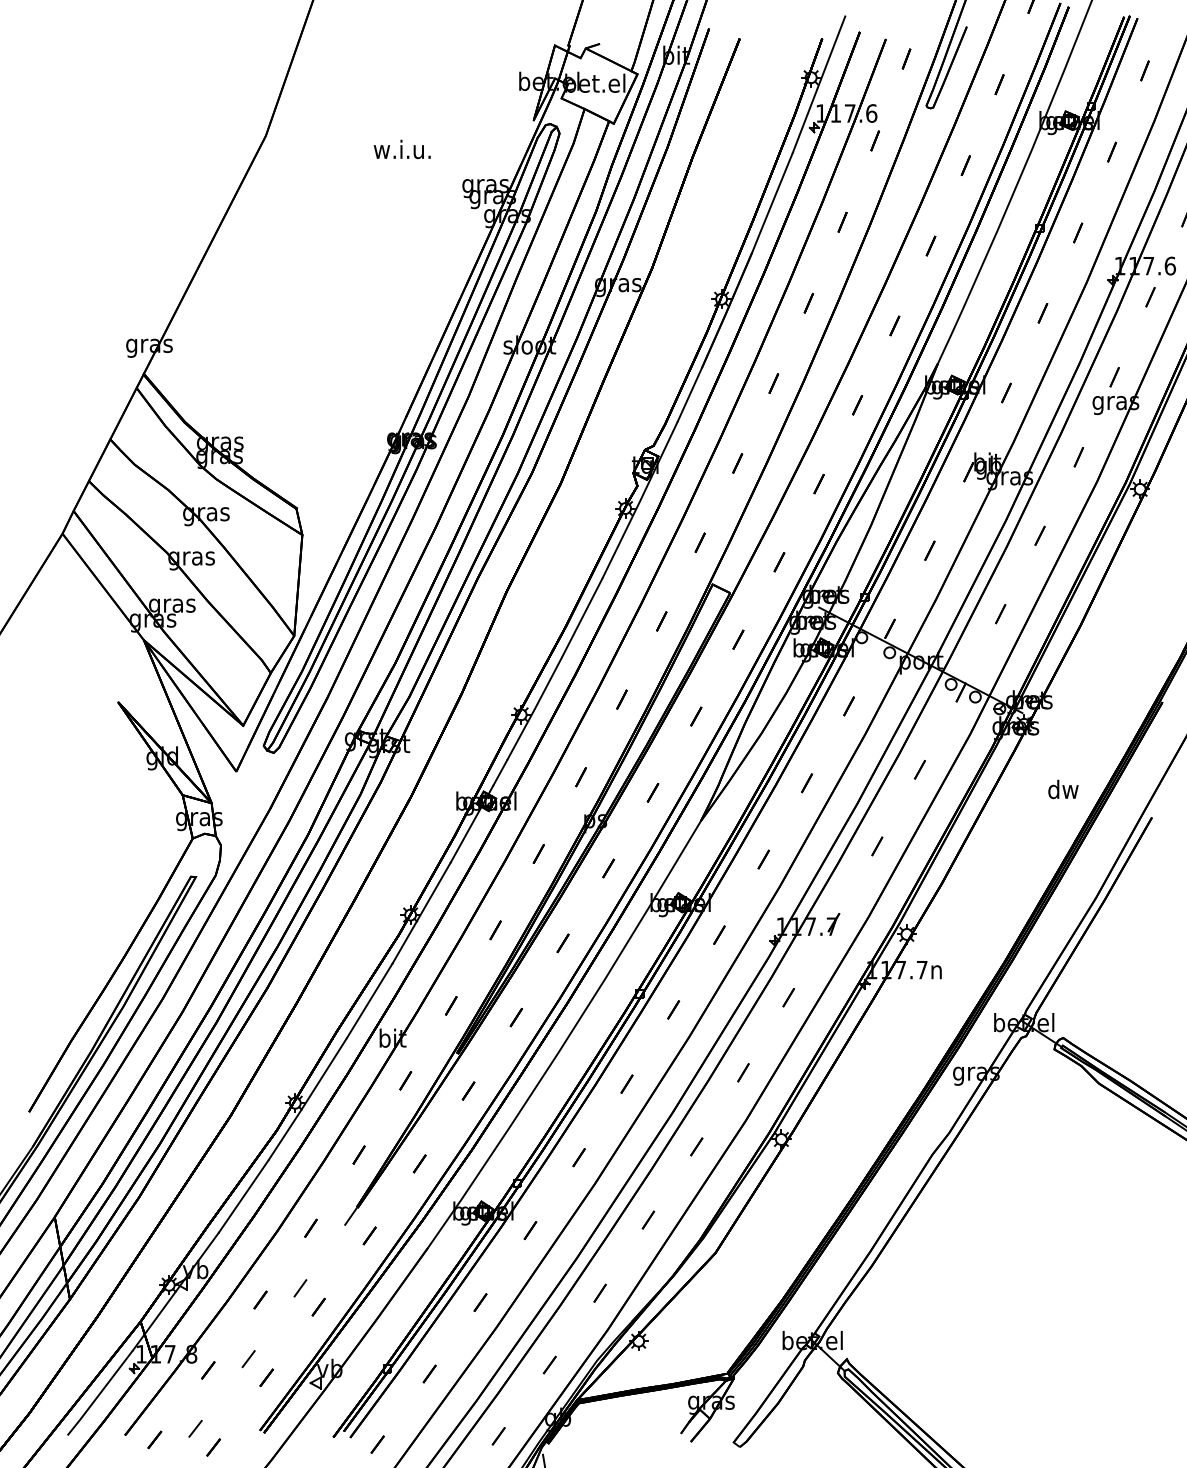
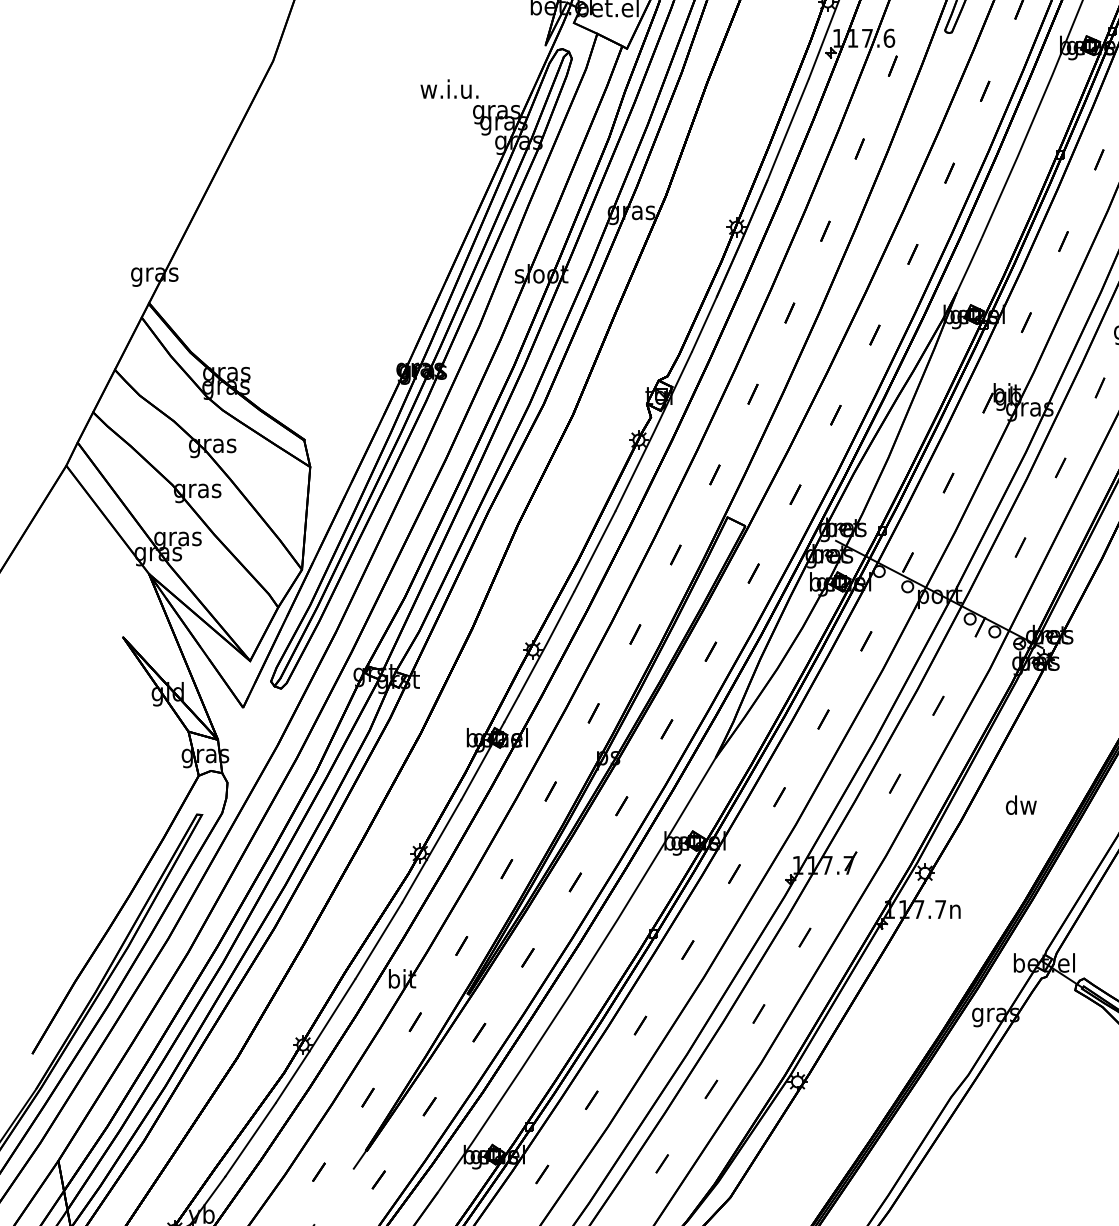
text: (401, 149) -> (448, 89), moved
text: (1063, 789) -> (1021, 805), moved

